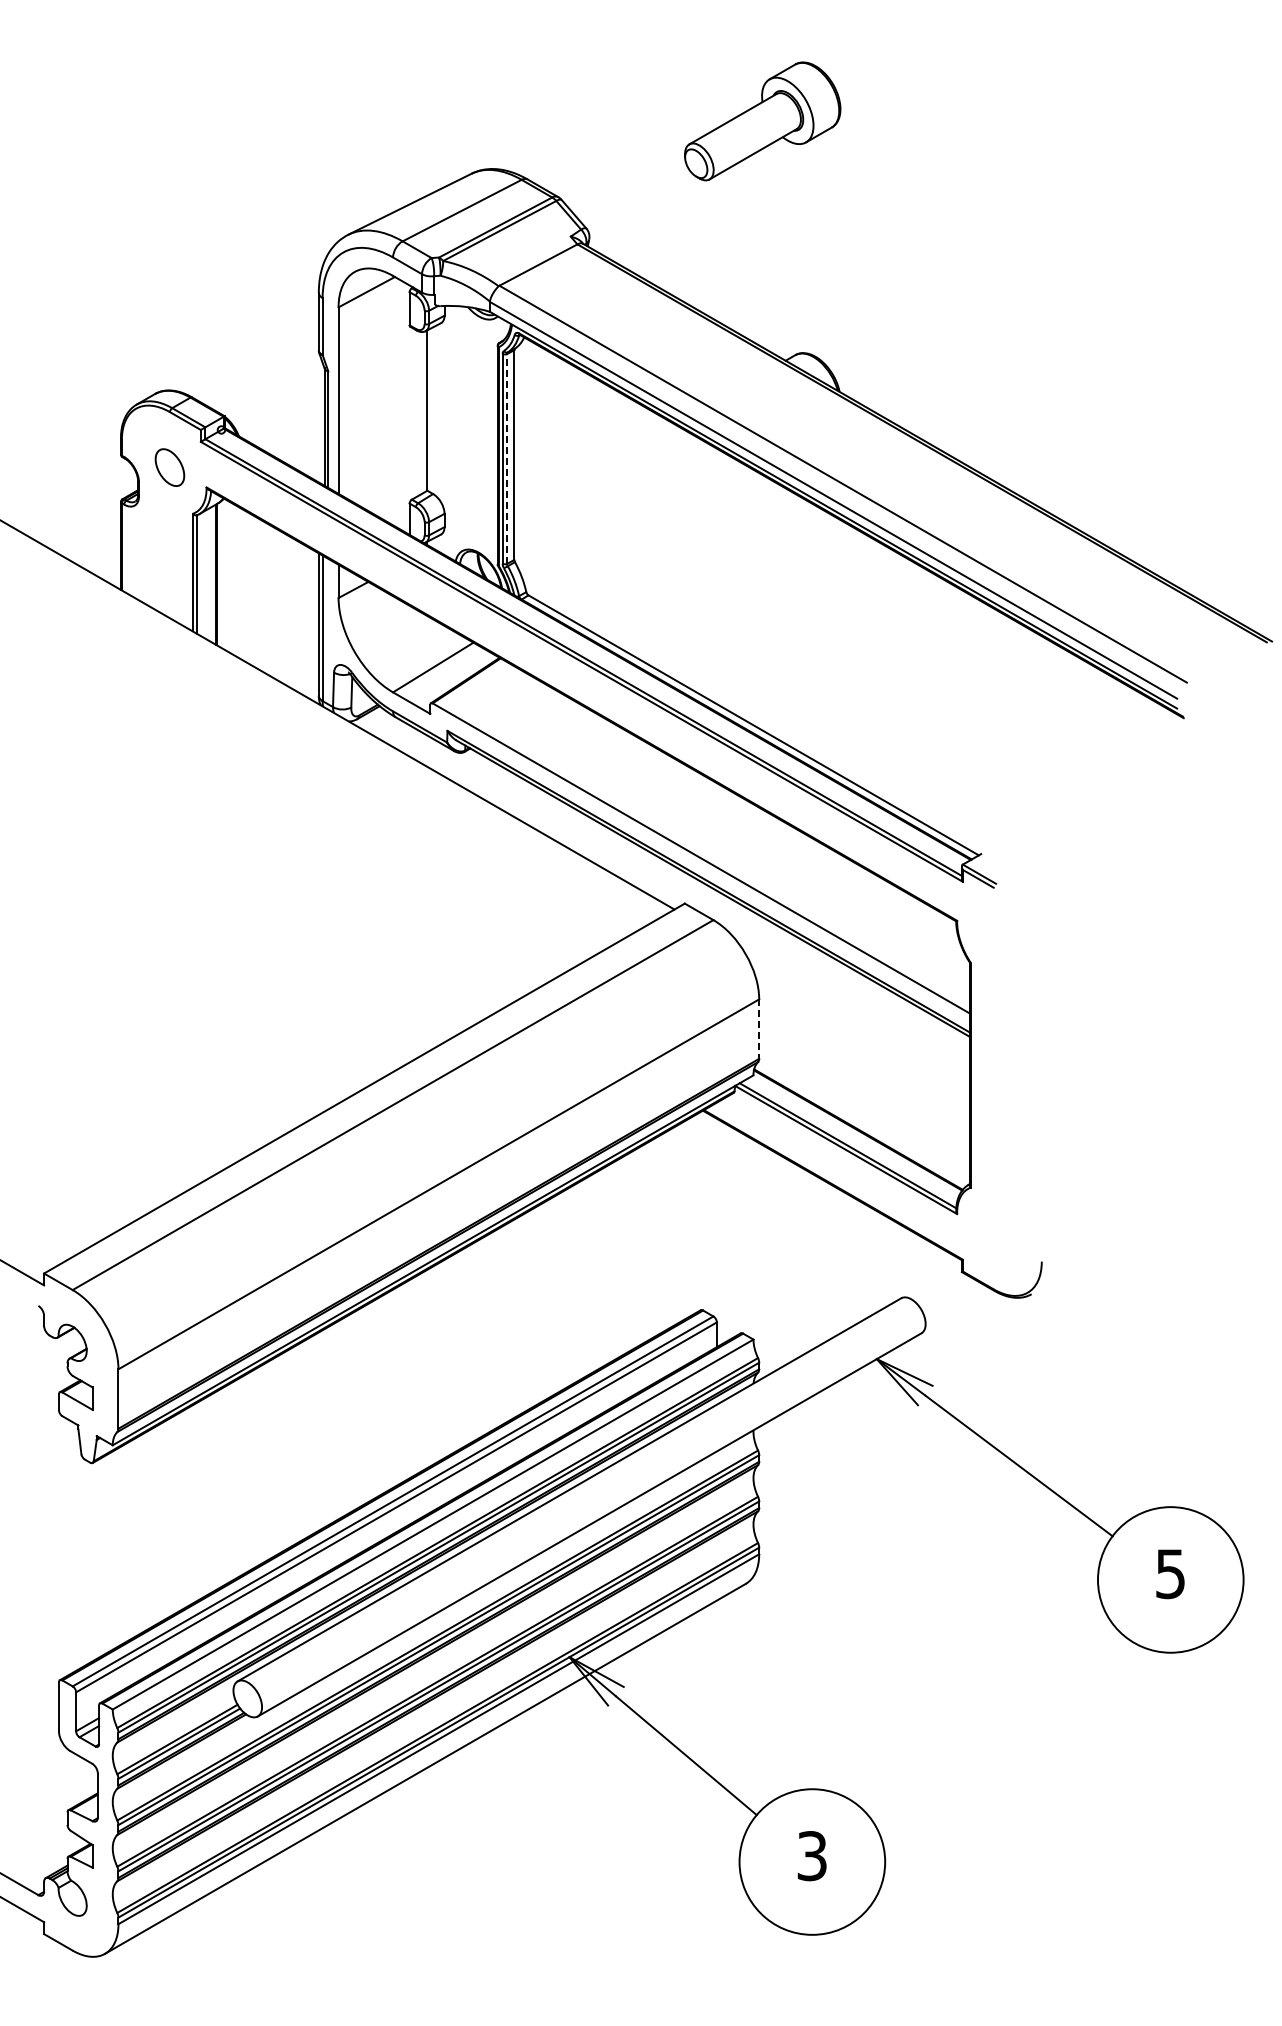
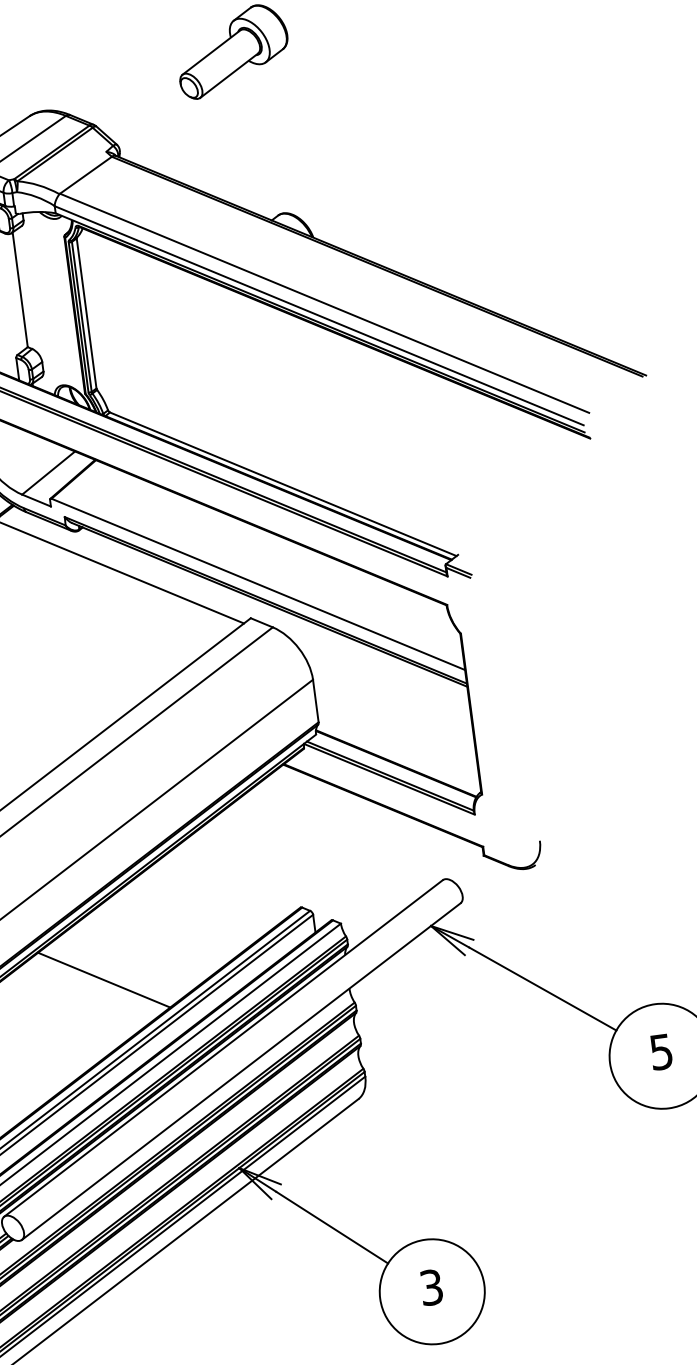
line: (507, 458) -> (82, 316), dashed -> solid
line: (759, 1029) -> (316, 701), dashed -> solid
line: (417, 1373) -> (103, 979), added

